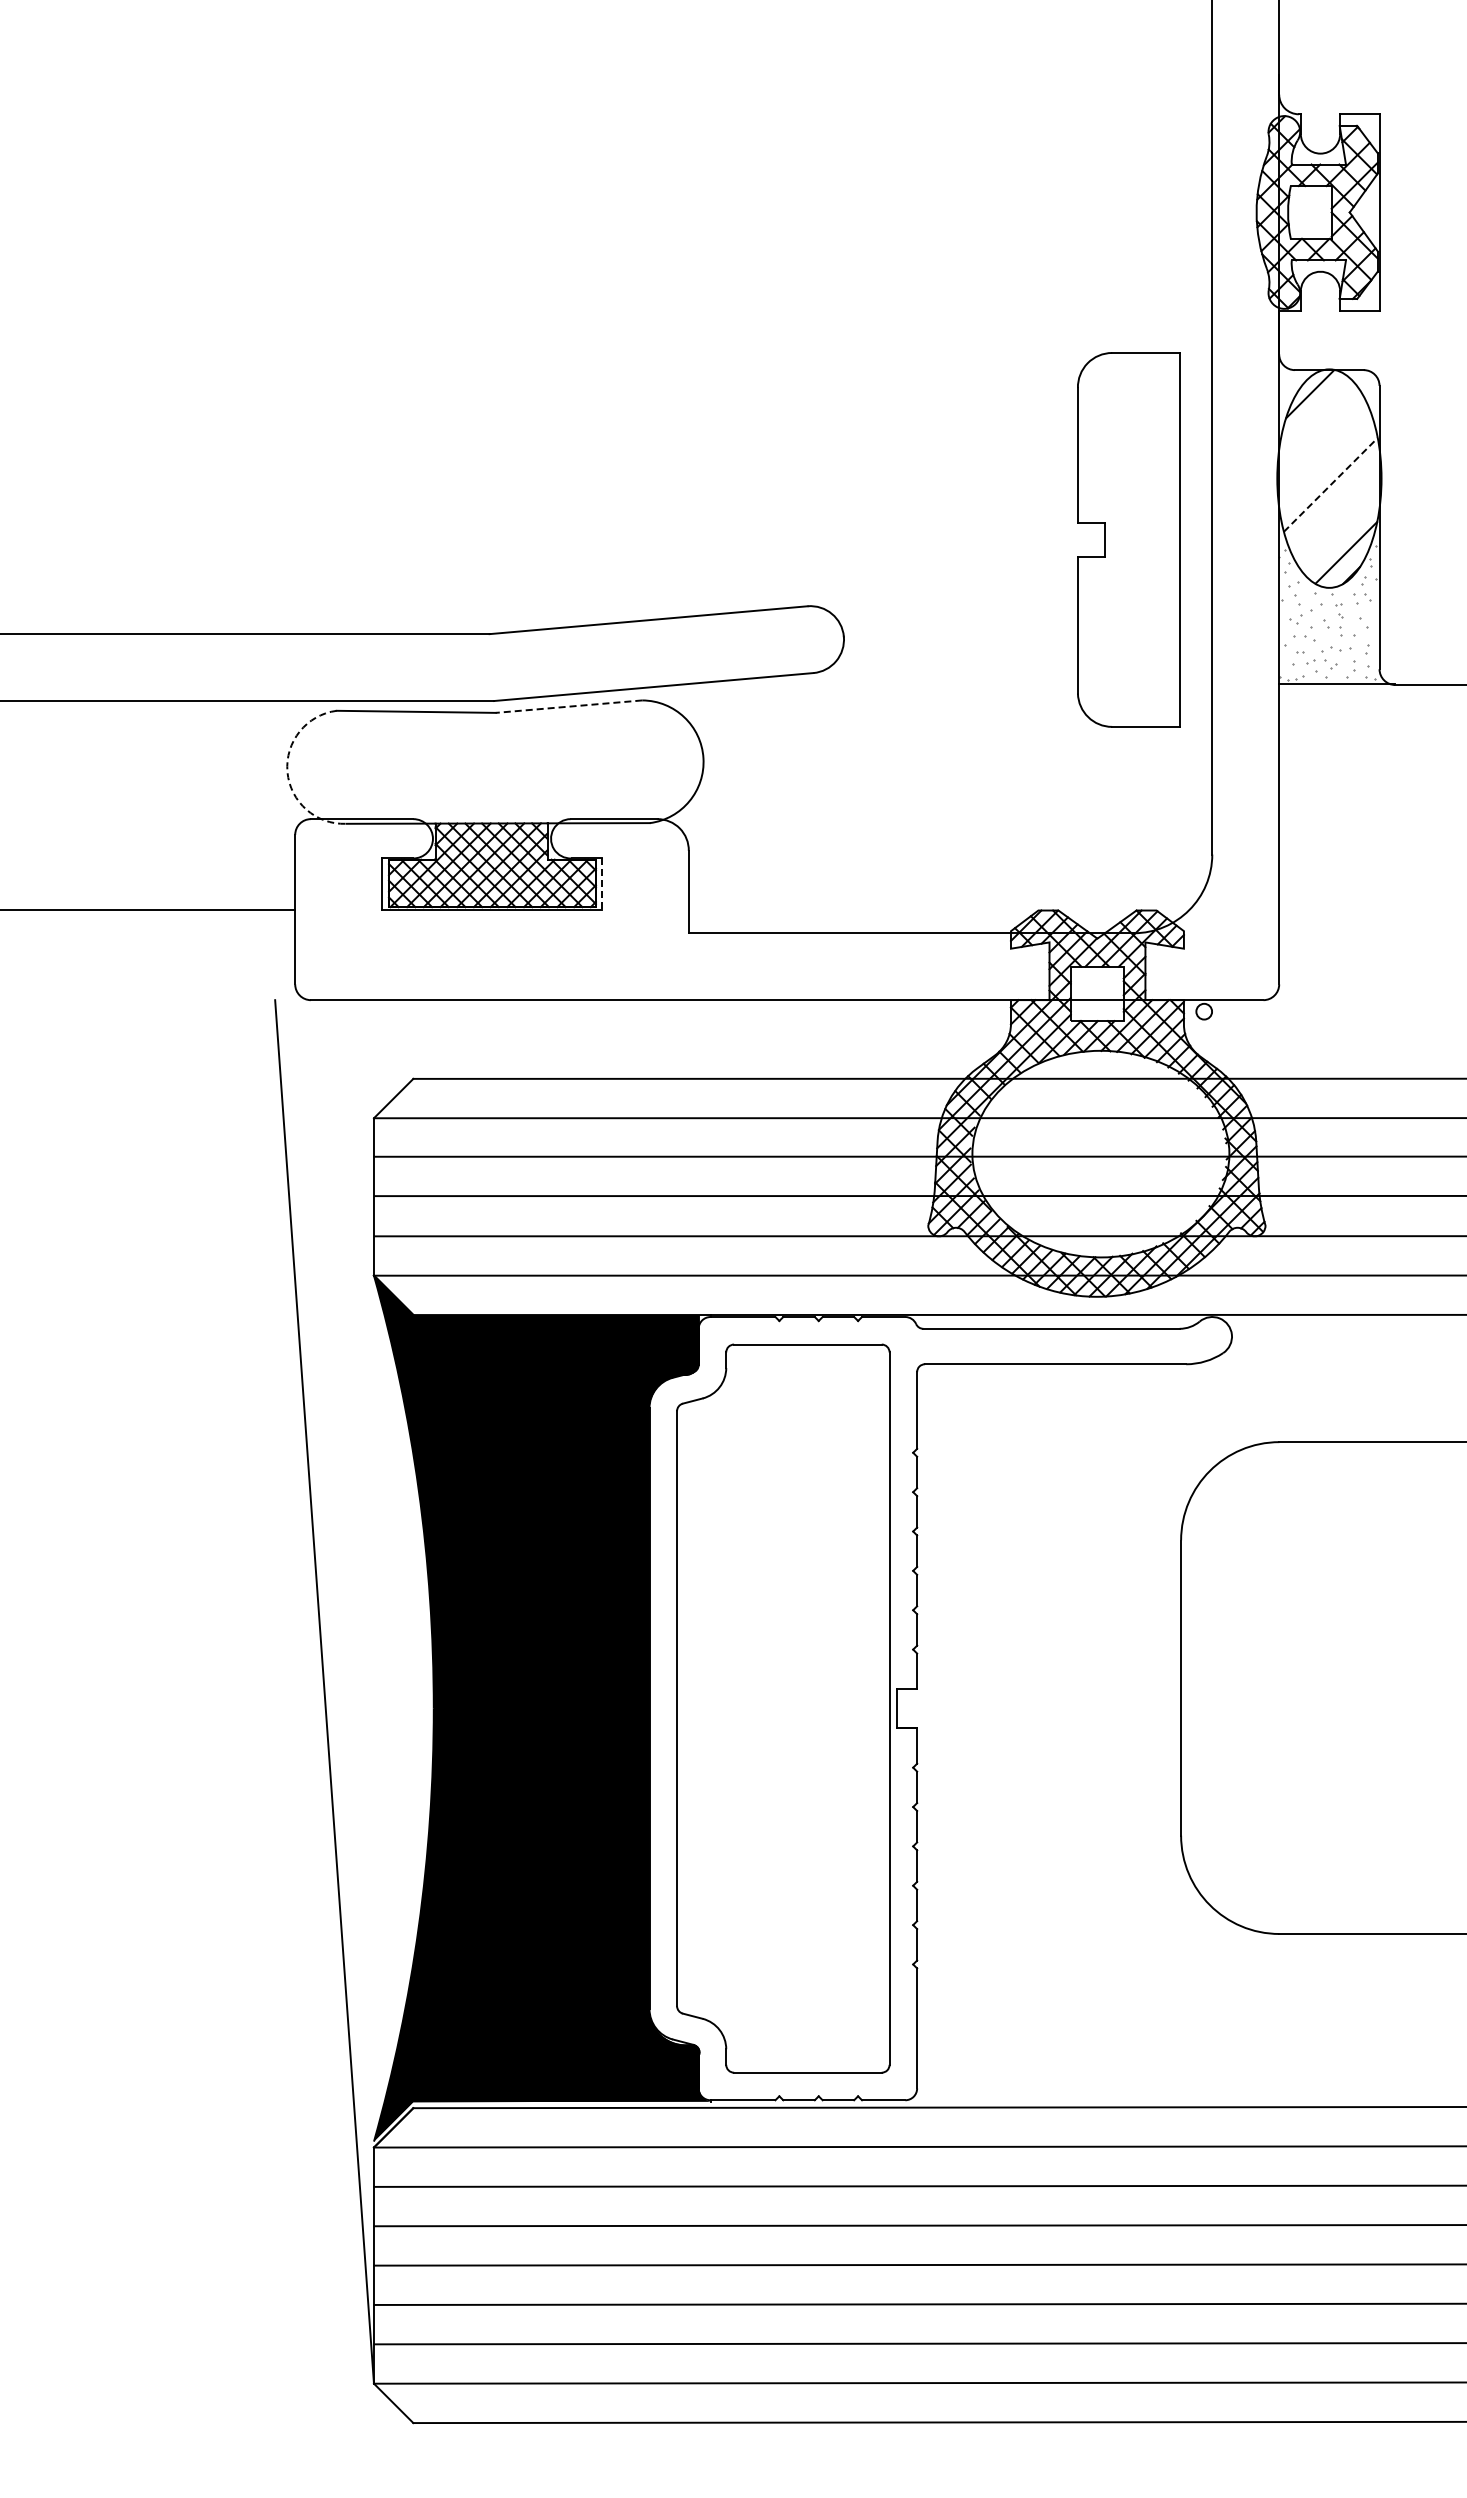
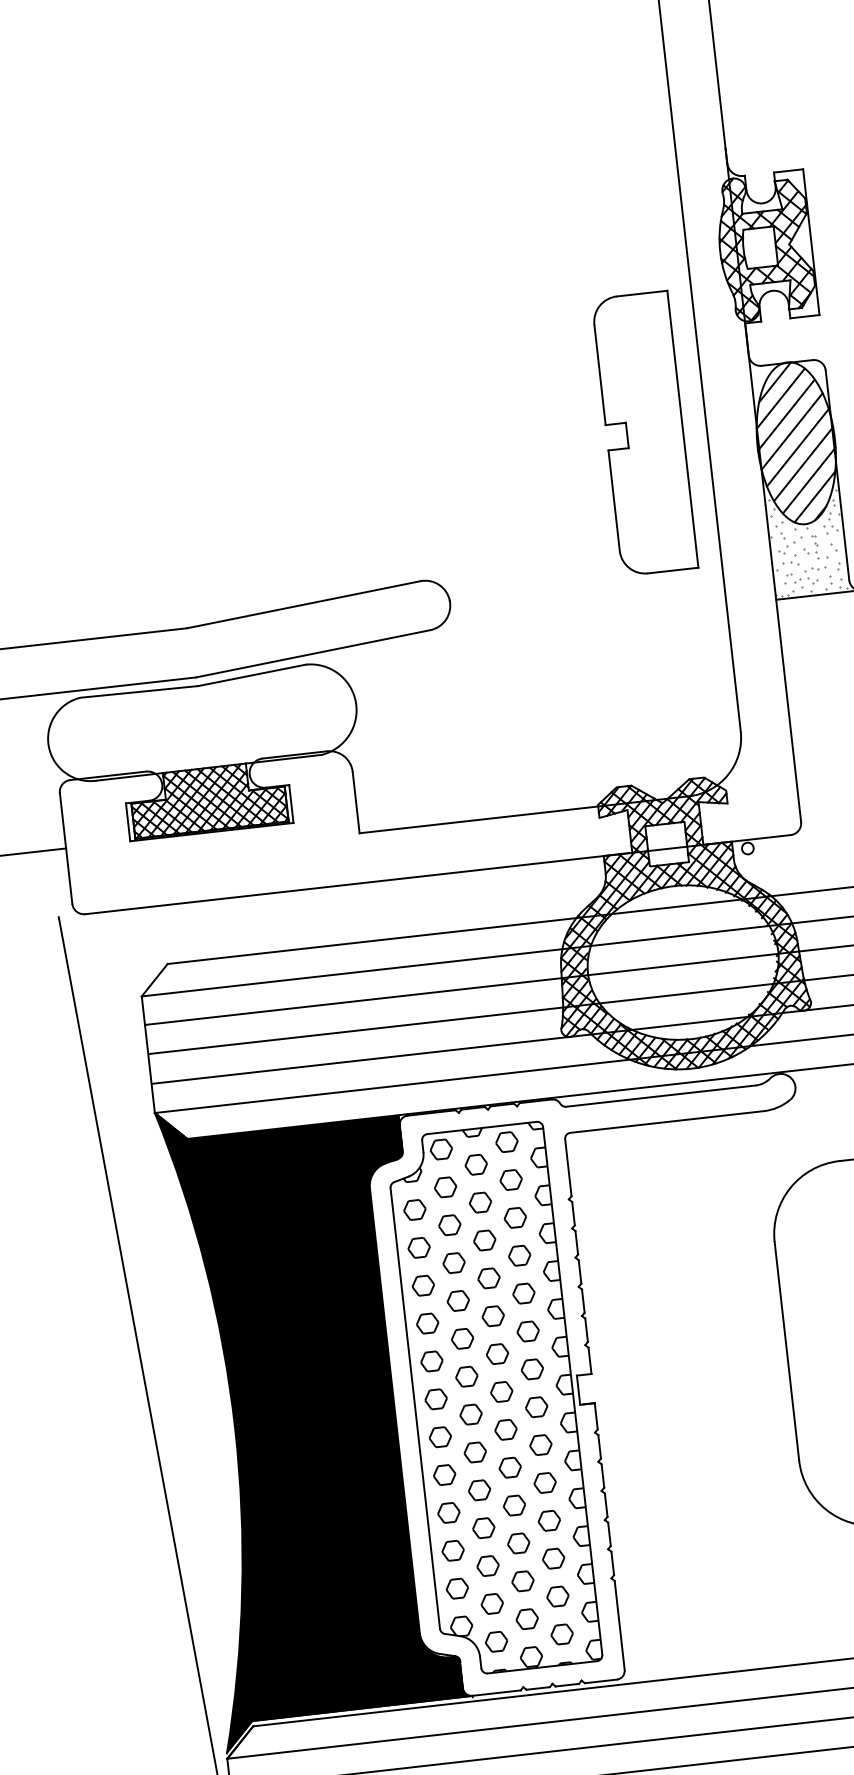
line: (1314, 416) -> (780, 398), added
line: (1320, 439) -> (786, 415), added
line: (1325, 461) -> (791, 430), added
line: (1331, 484) -> (798, 447), dashed -> solid
line: (1335, 507) -> (803, 464), added
line: (1341, 530) -> (809, 480), added
part: (1128, 539) -> (644, 433), moved
line: (569, 706) -> (252, 675), dashed -> solid
arc: (287, 771) -> (48, 746), dashed -> solid
line: (602, 884) -> (291, 804), dashed -> solid
hatch: (790, 1708) -> (499, 1398), added

